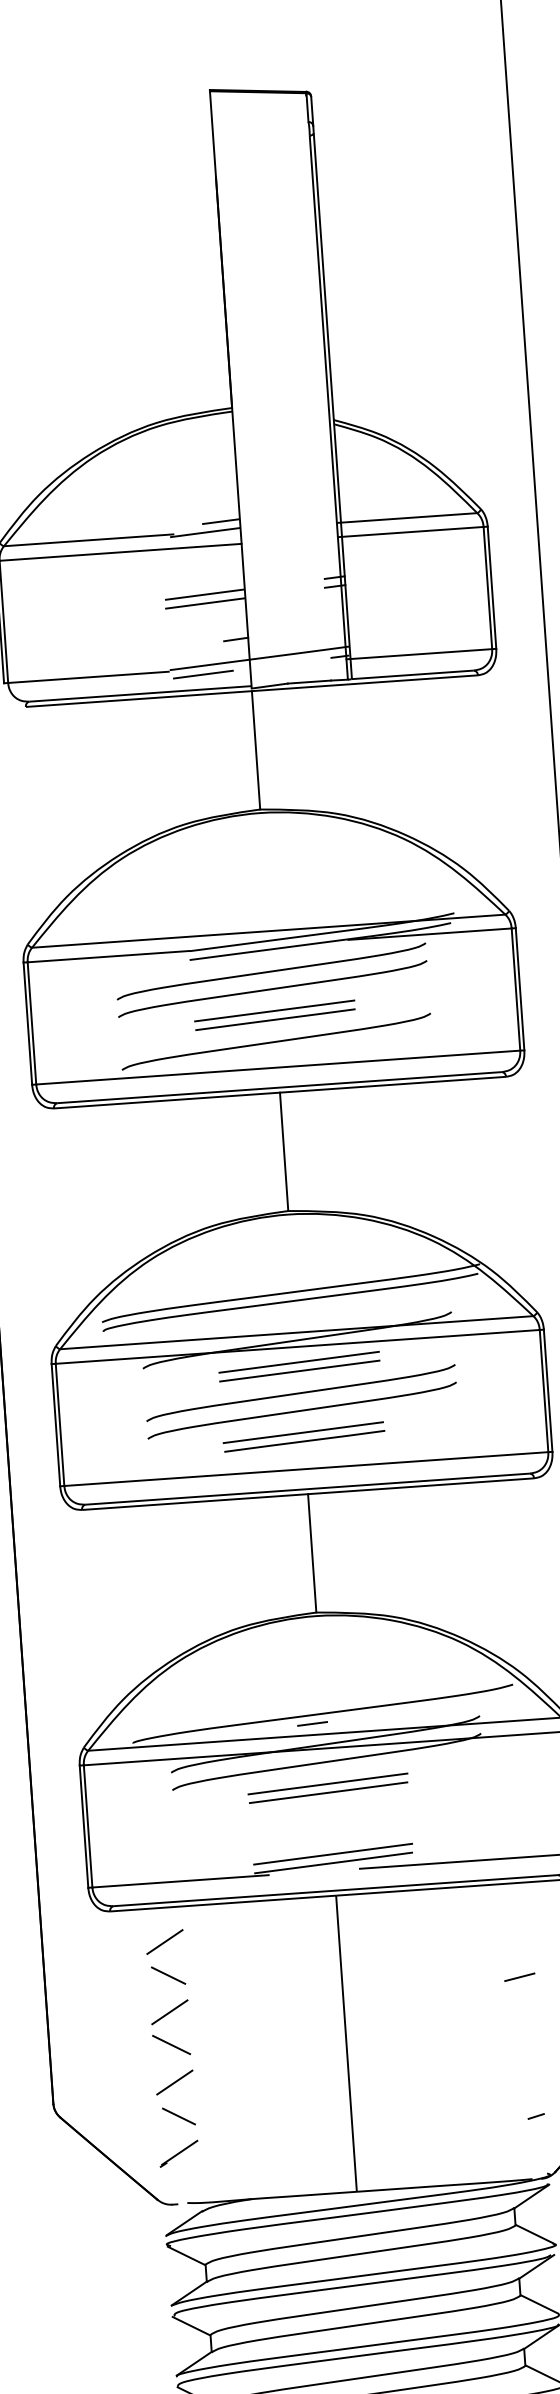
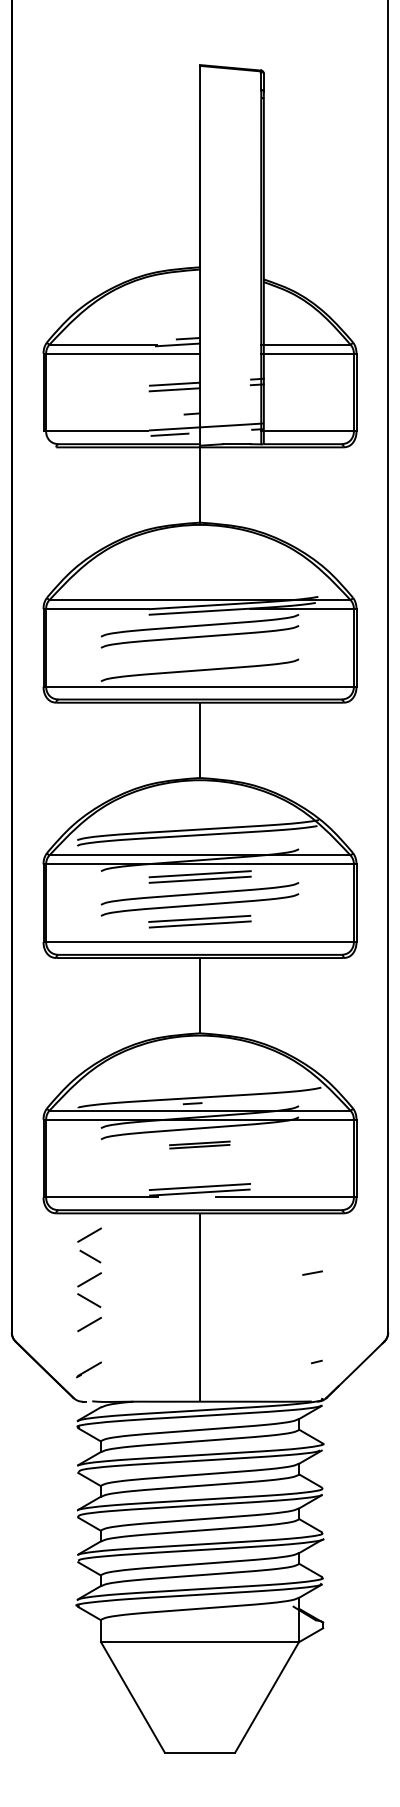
part: (273, 1015) -> (199, 653), removed
part: (327, 1787) -> (199, 1144), size x0.6
line: (178, 2115) -> (90, 1345), removed

